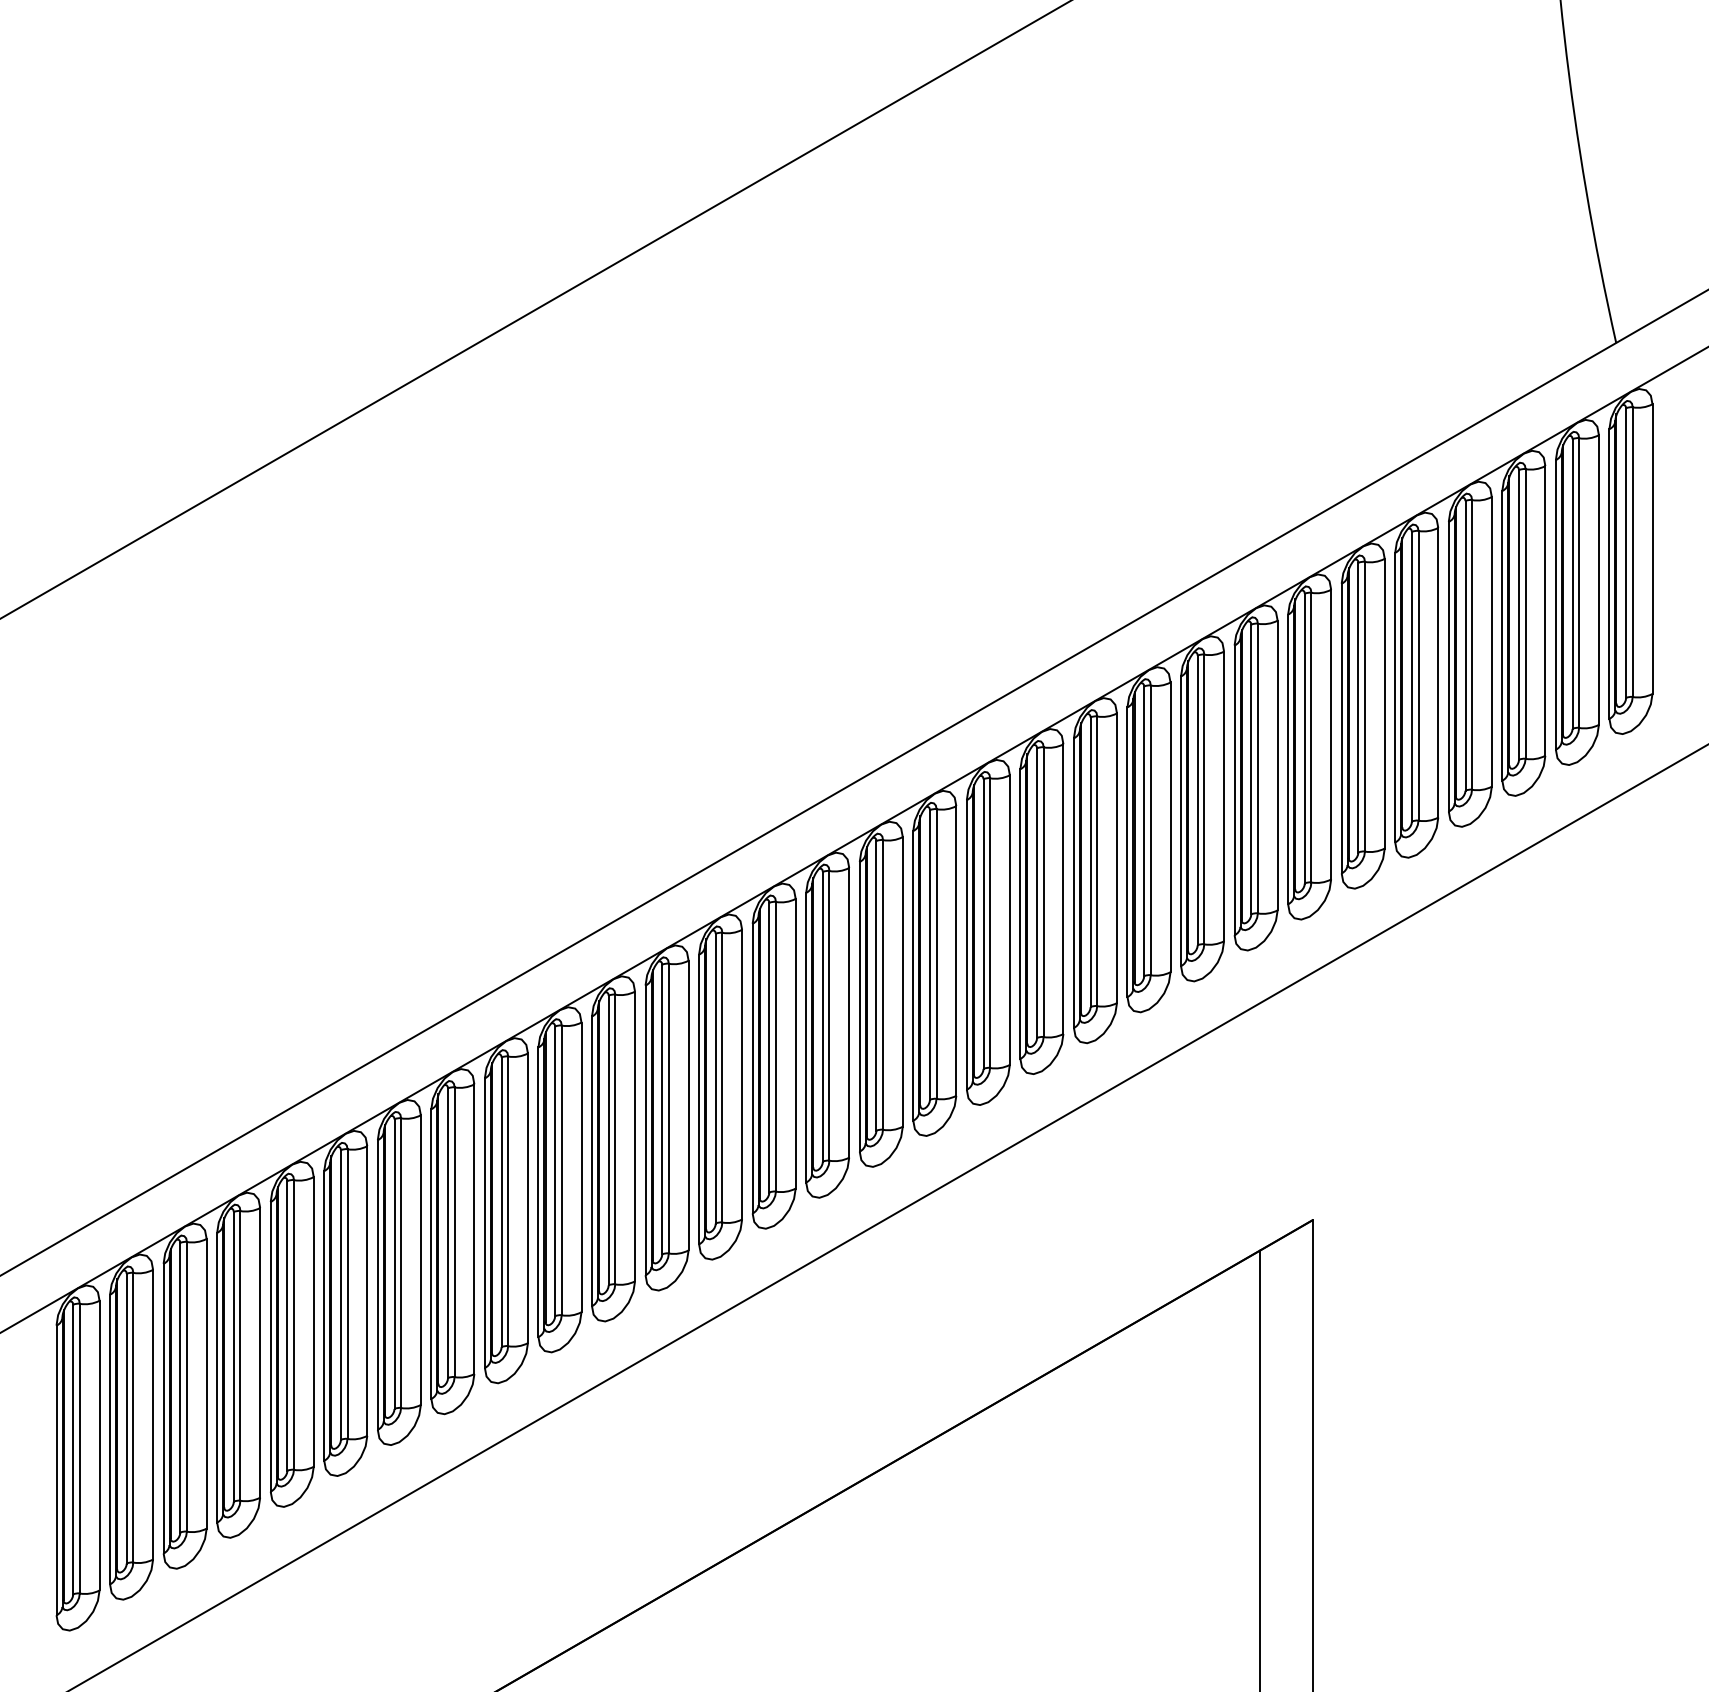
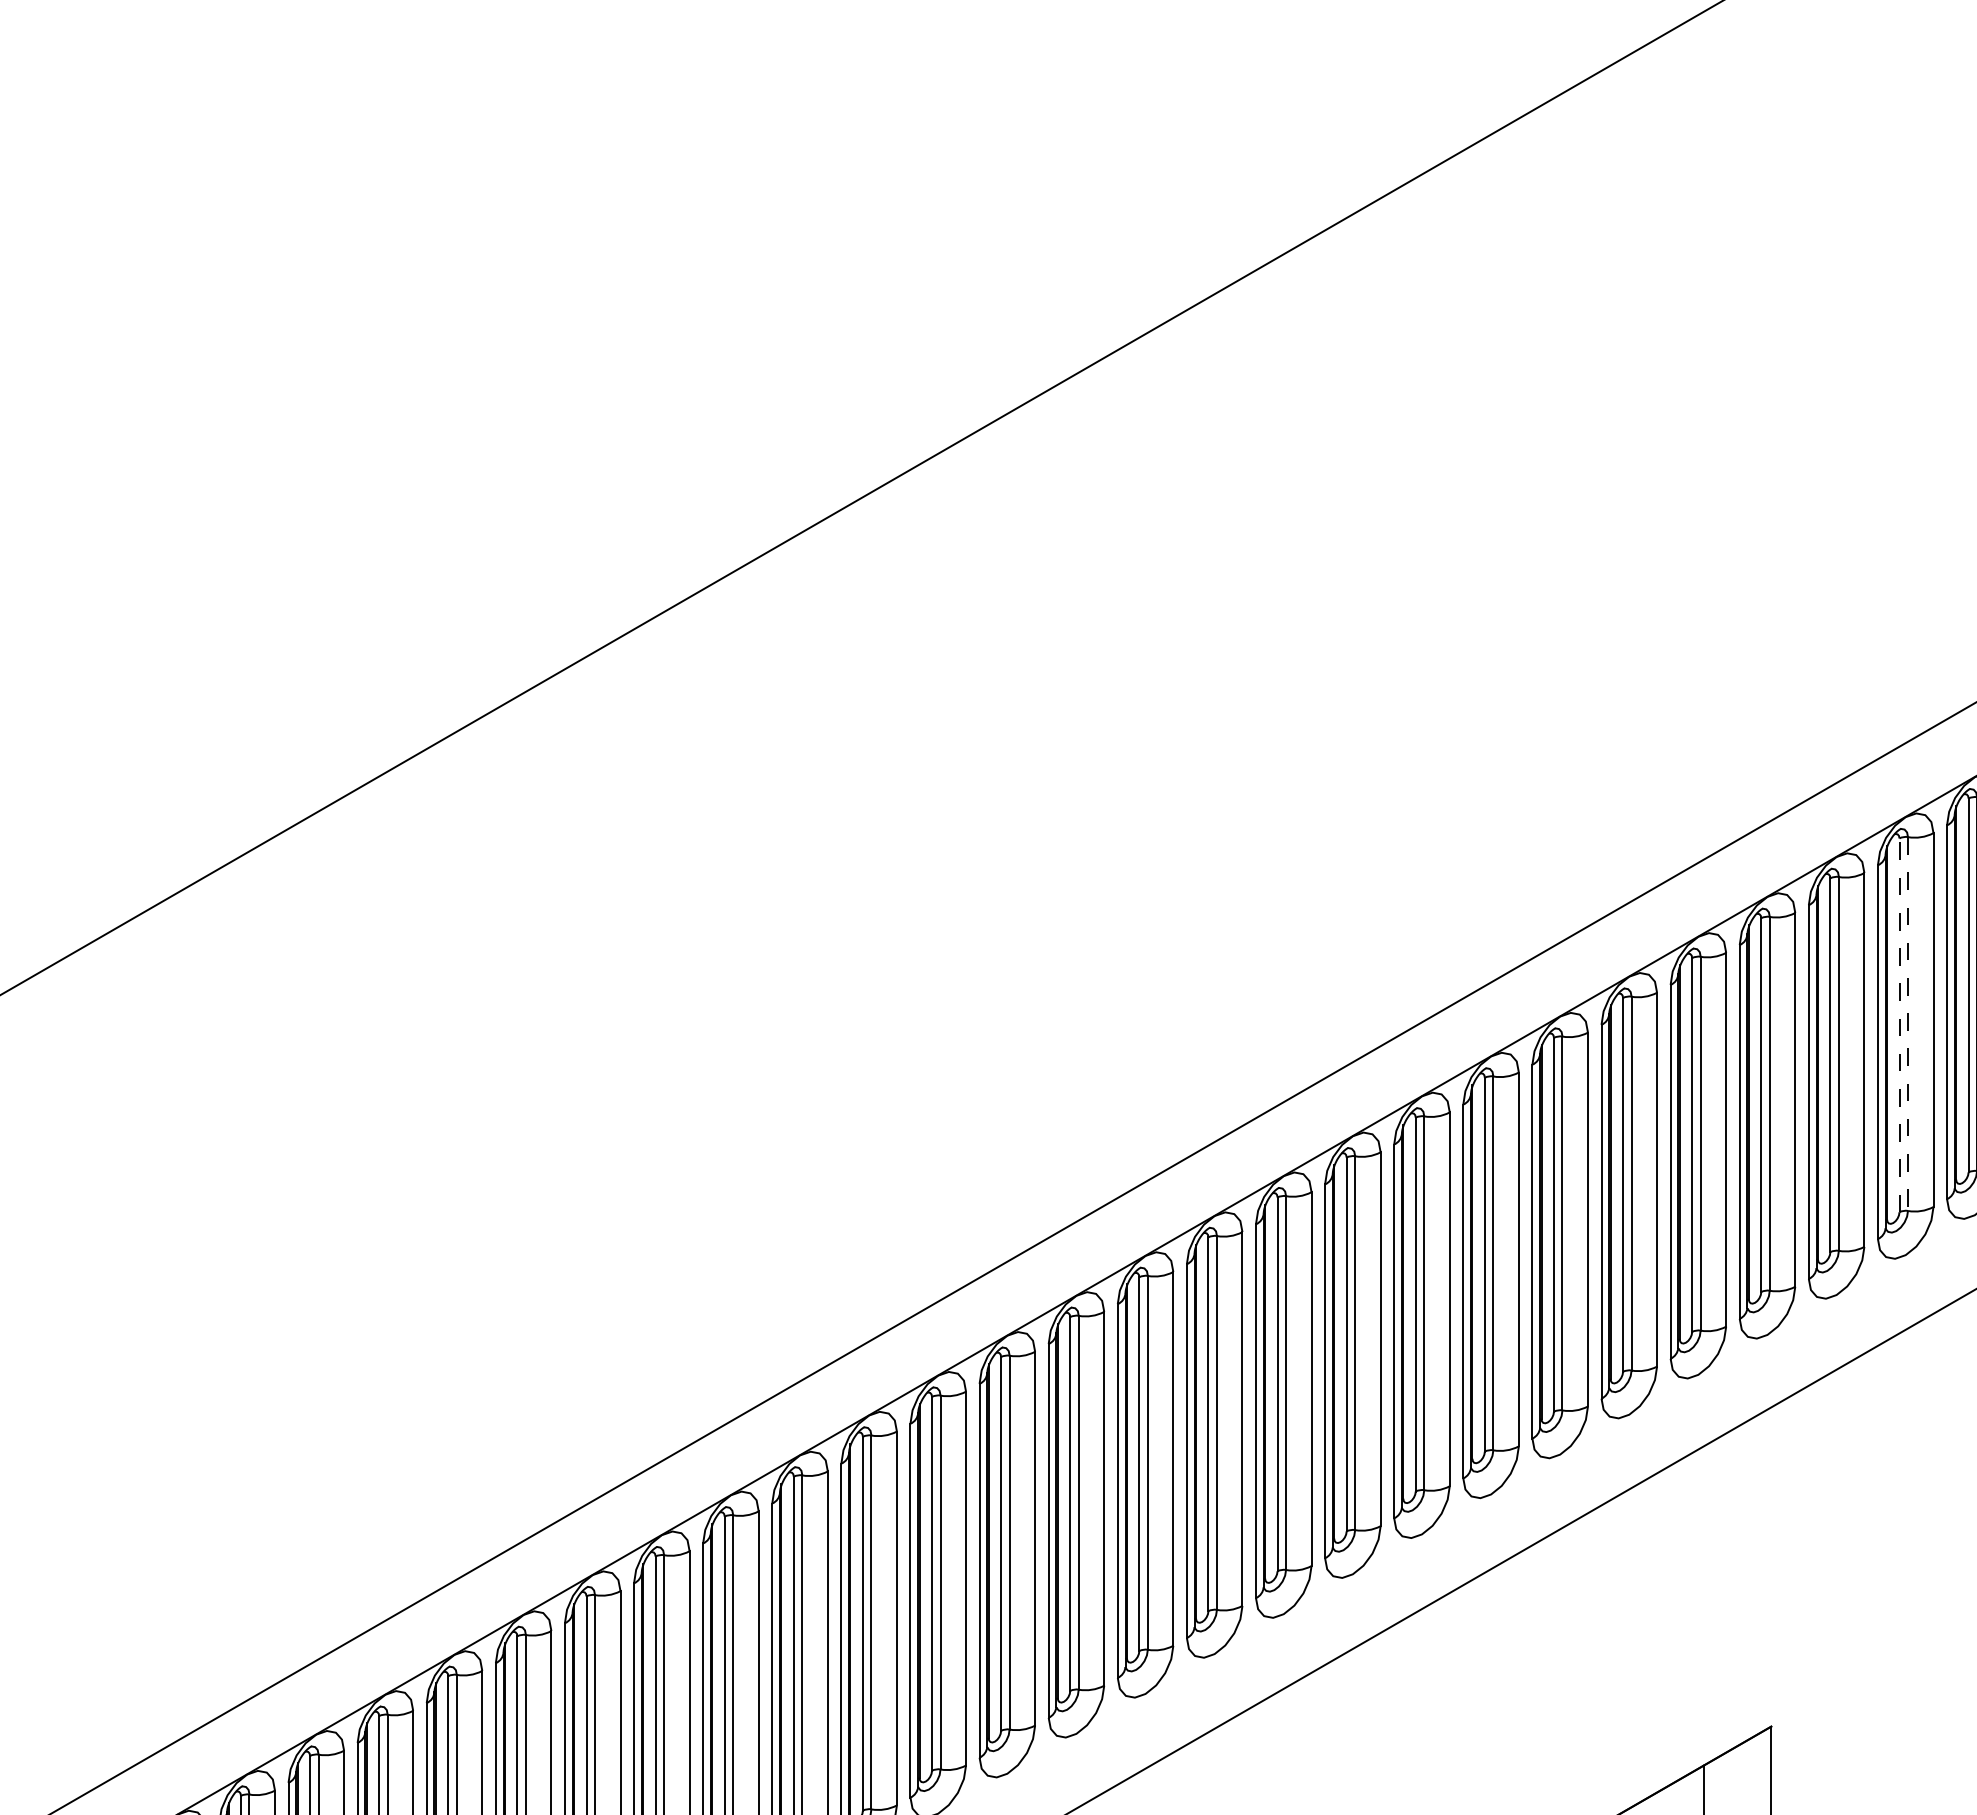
line: (1418, 675) -> (1907, 1023), solid -> dashed
line: (1411, 676) -> (1898, 1024), solid -> dashed

